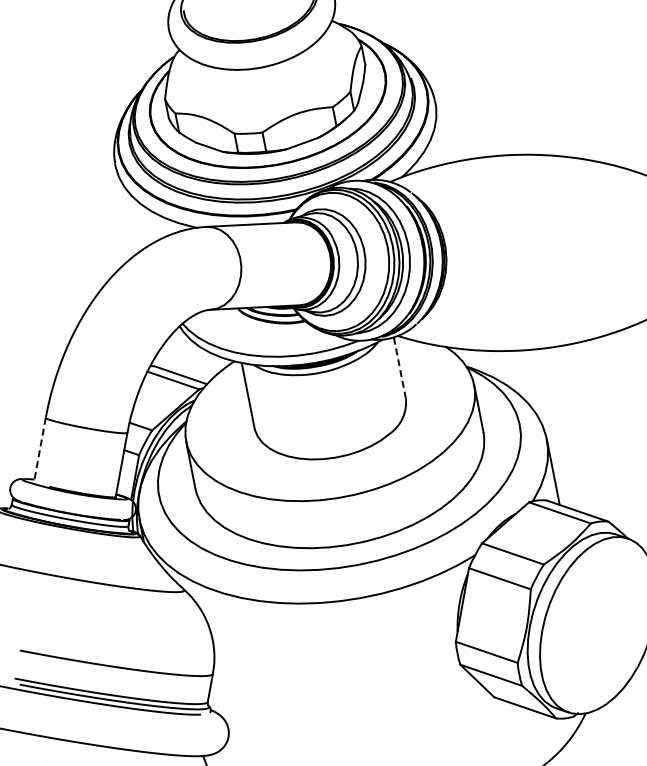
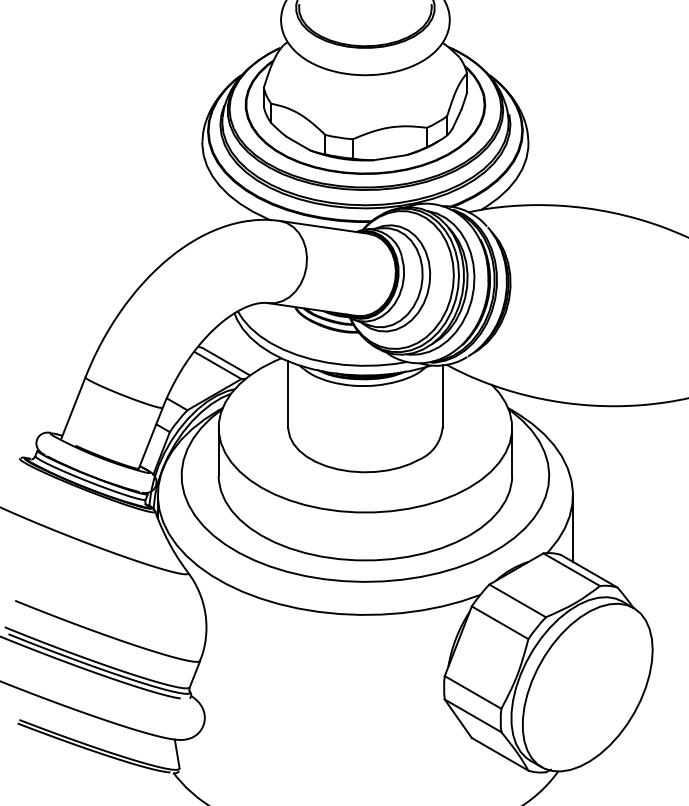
line: (399, 367) -> (442, 396), dashed -> solid
line: (39, 449) -> (73, 407), dashed -> solid

